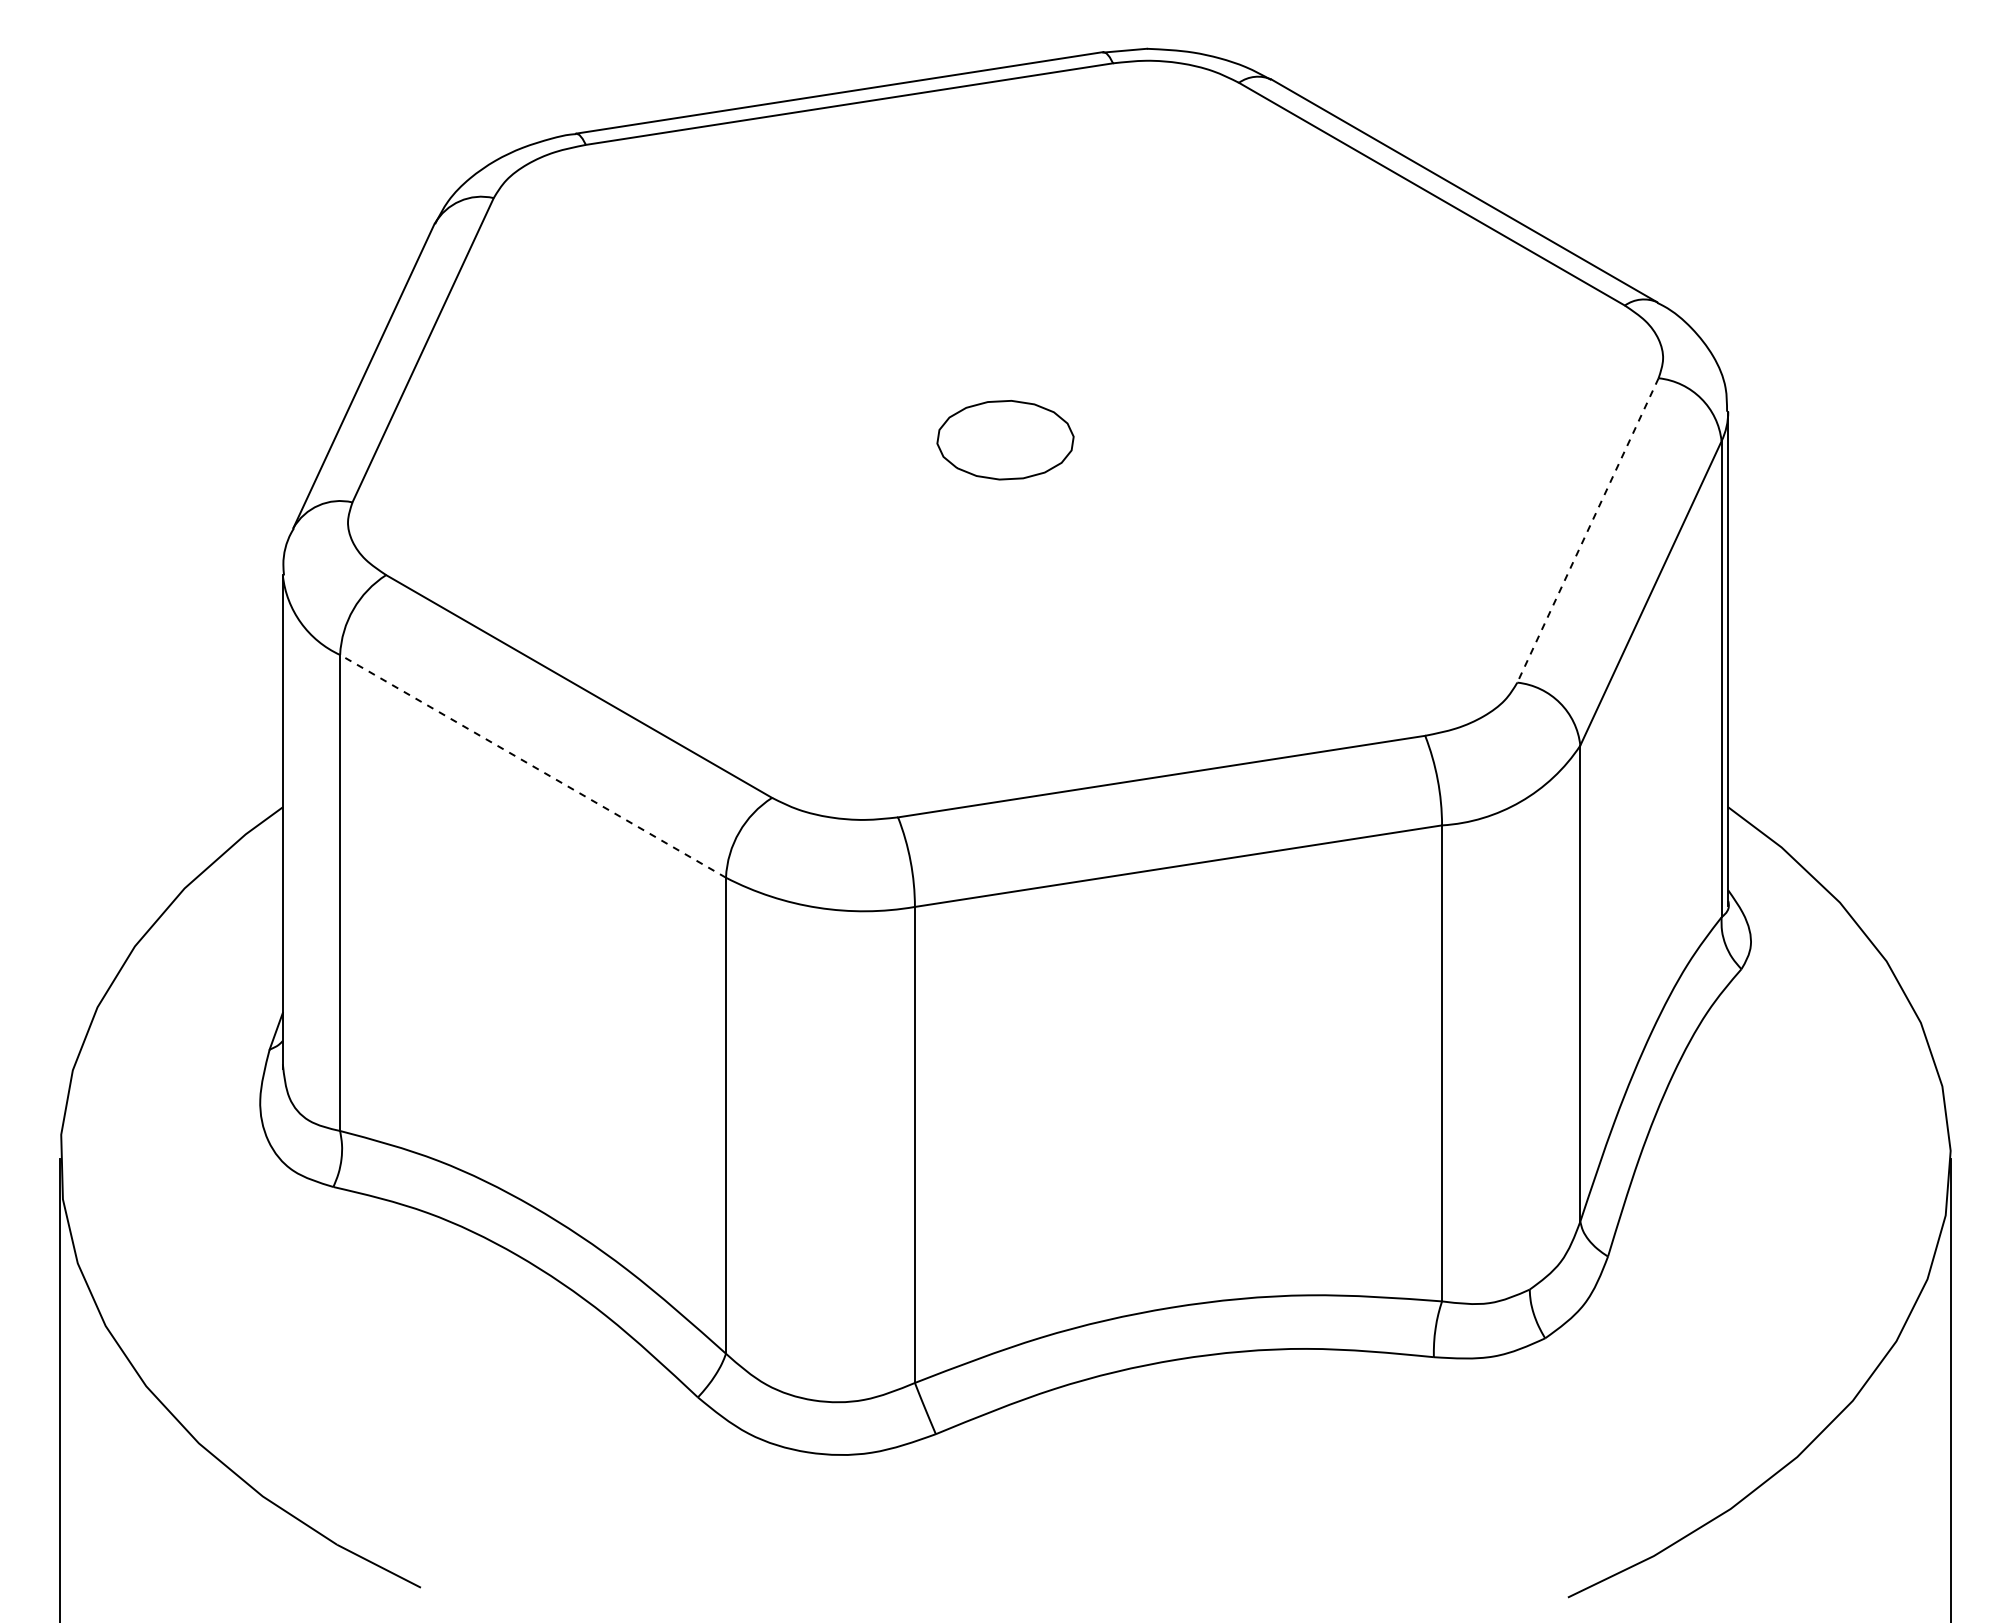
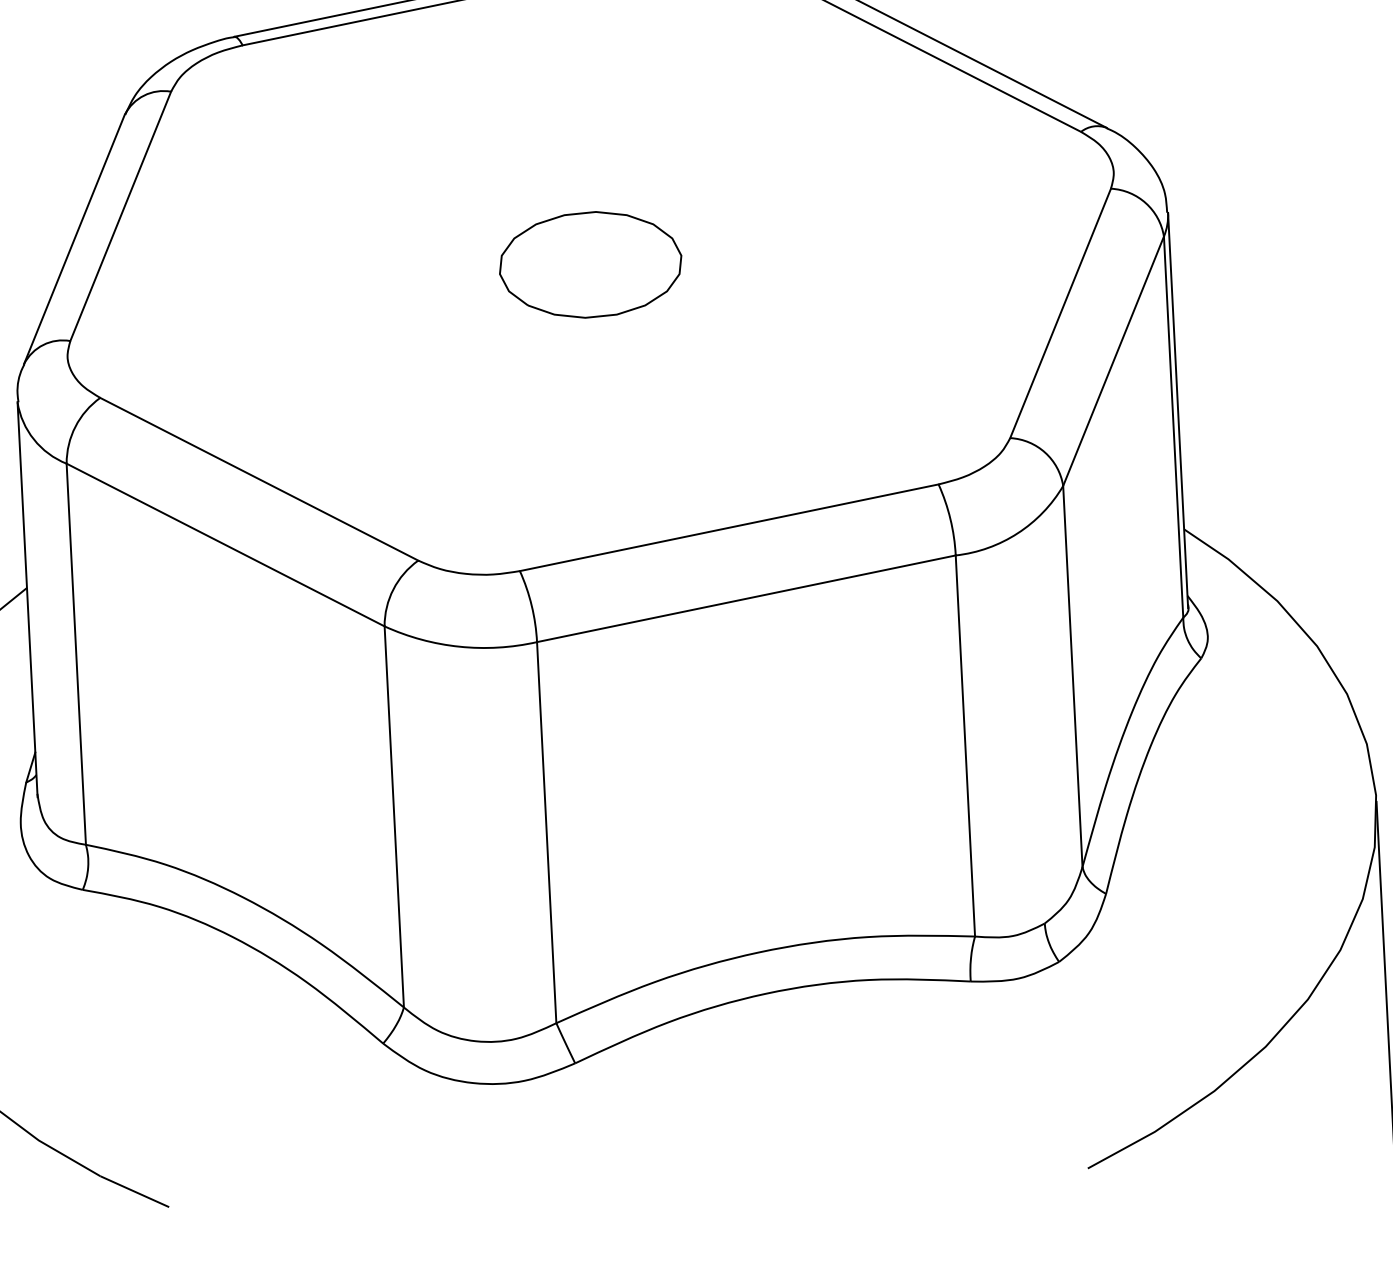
part: (1005, 439) -> (590, 264), size x1.67
line: (1587, 530) -> (1060, 313), dashed -> solid
line: (533, 766) -> (225, 545), dashed -> solid

